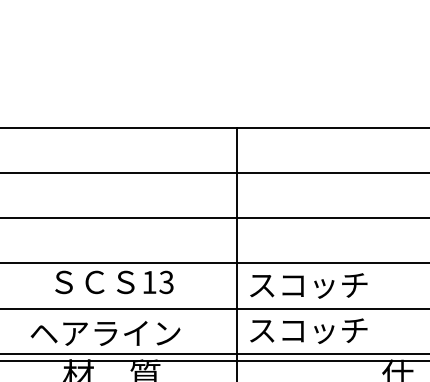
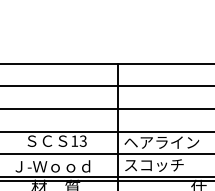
text: (323, 285) -> (161, 142), スコッチ -> ヘアライン
text: (105, 333) -> (52, 166), ヘアライン -> Ｊ-Ｗｏｏｄ

